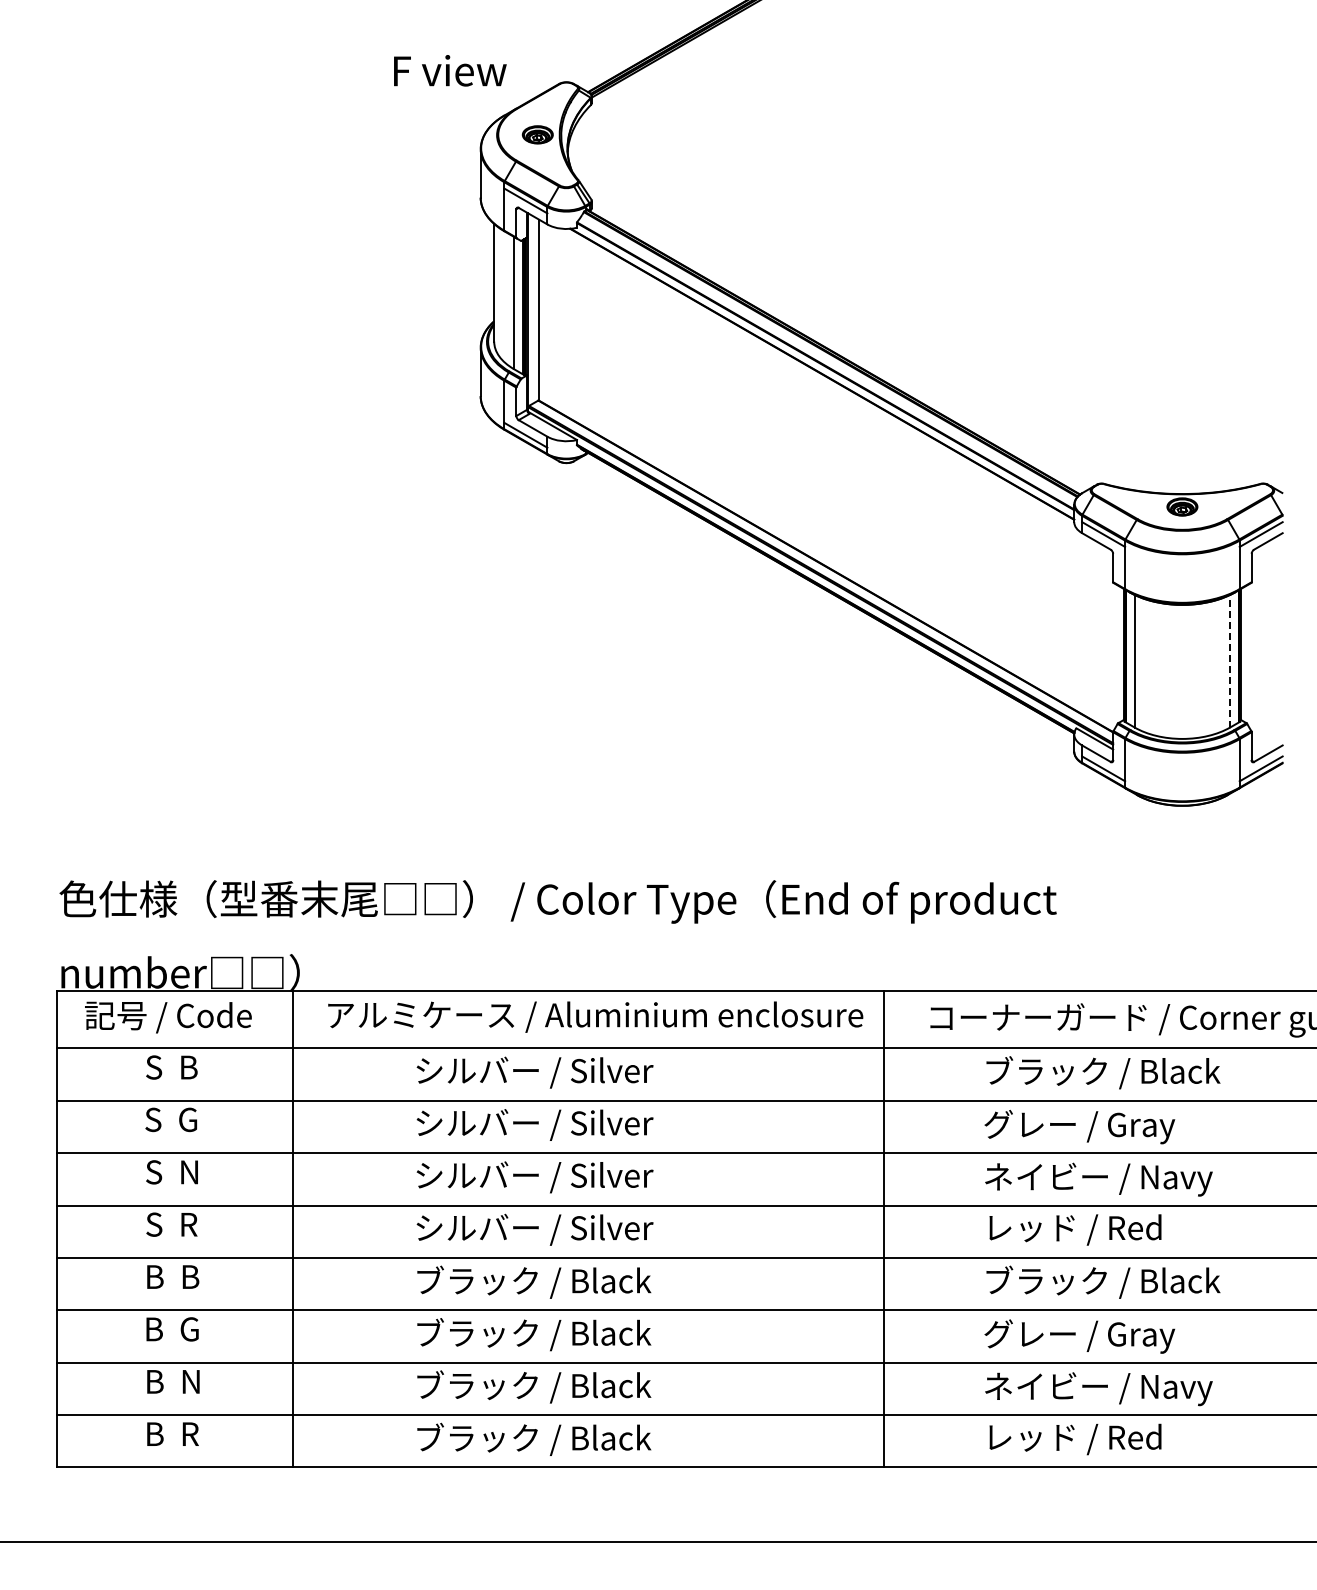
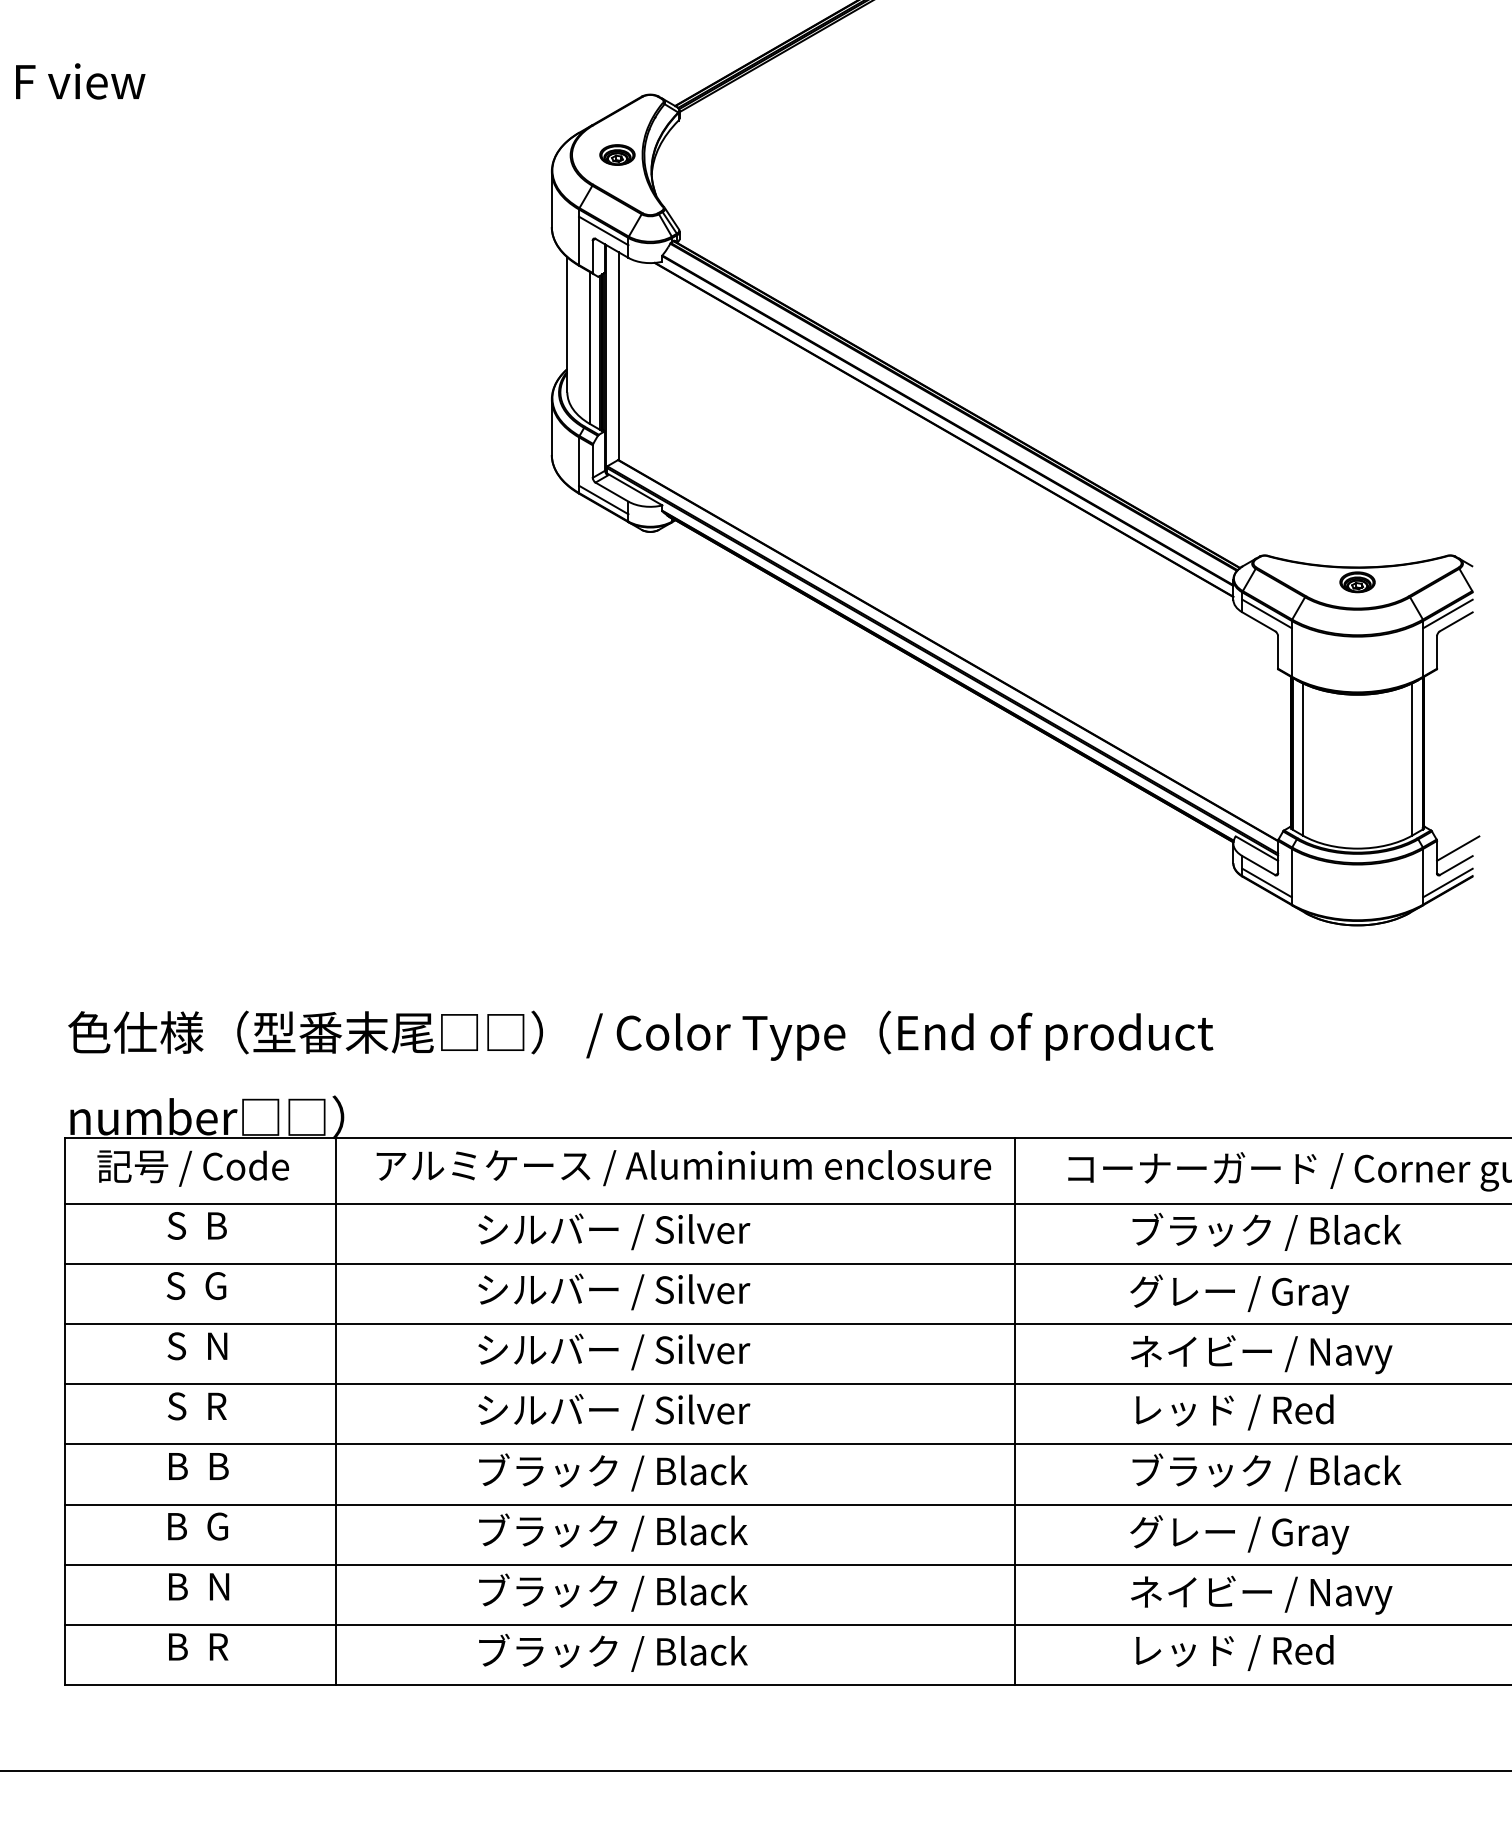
text: (450, 70) -> (80, 81), moved
line: (1230, 660) -> (1412, 758), dashed -> solid
line: (1269, 738) -> (1457, 848), added

